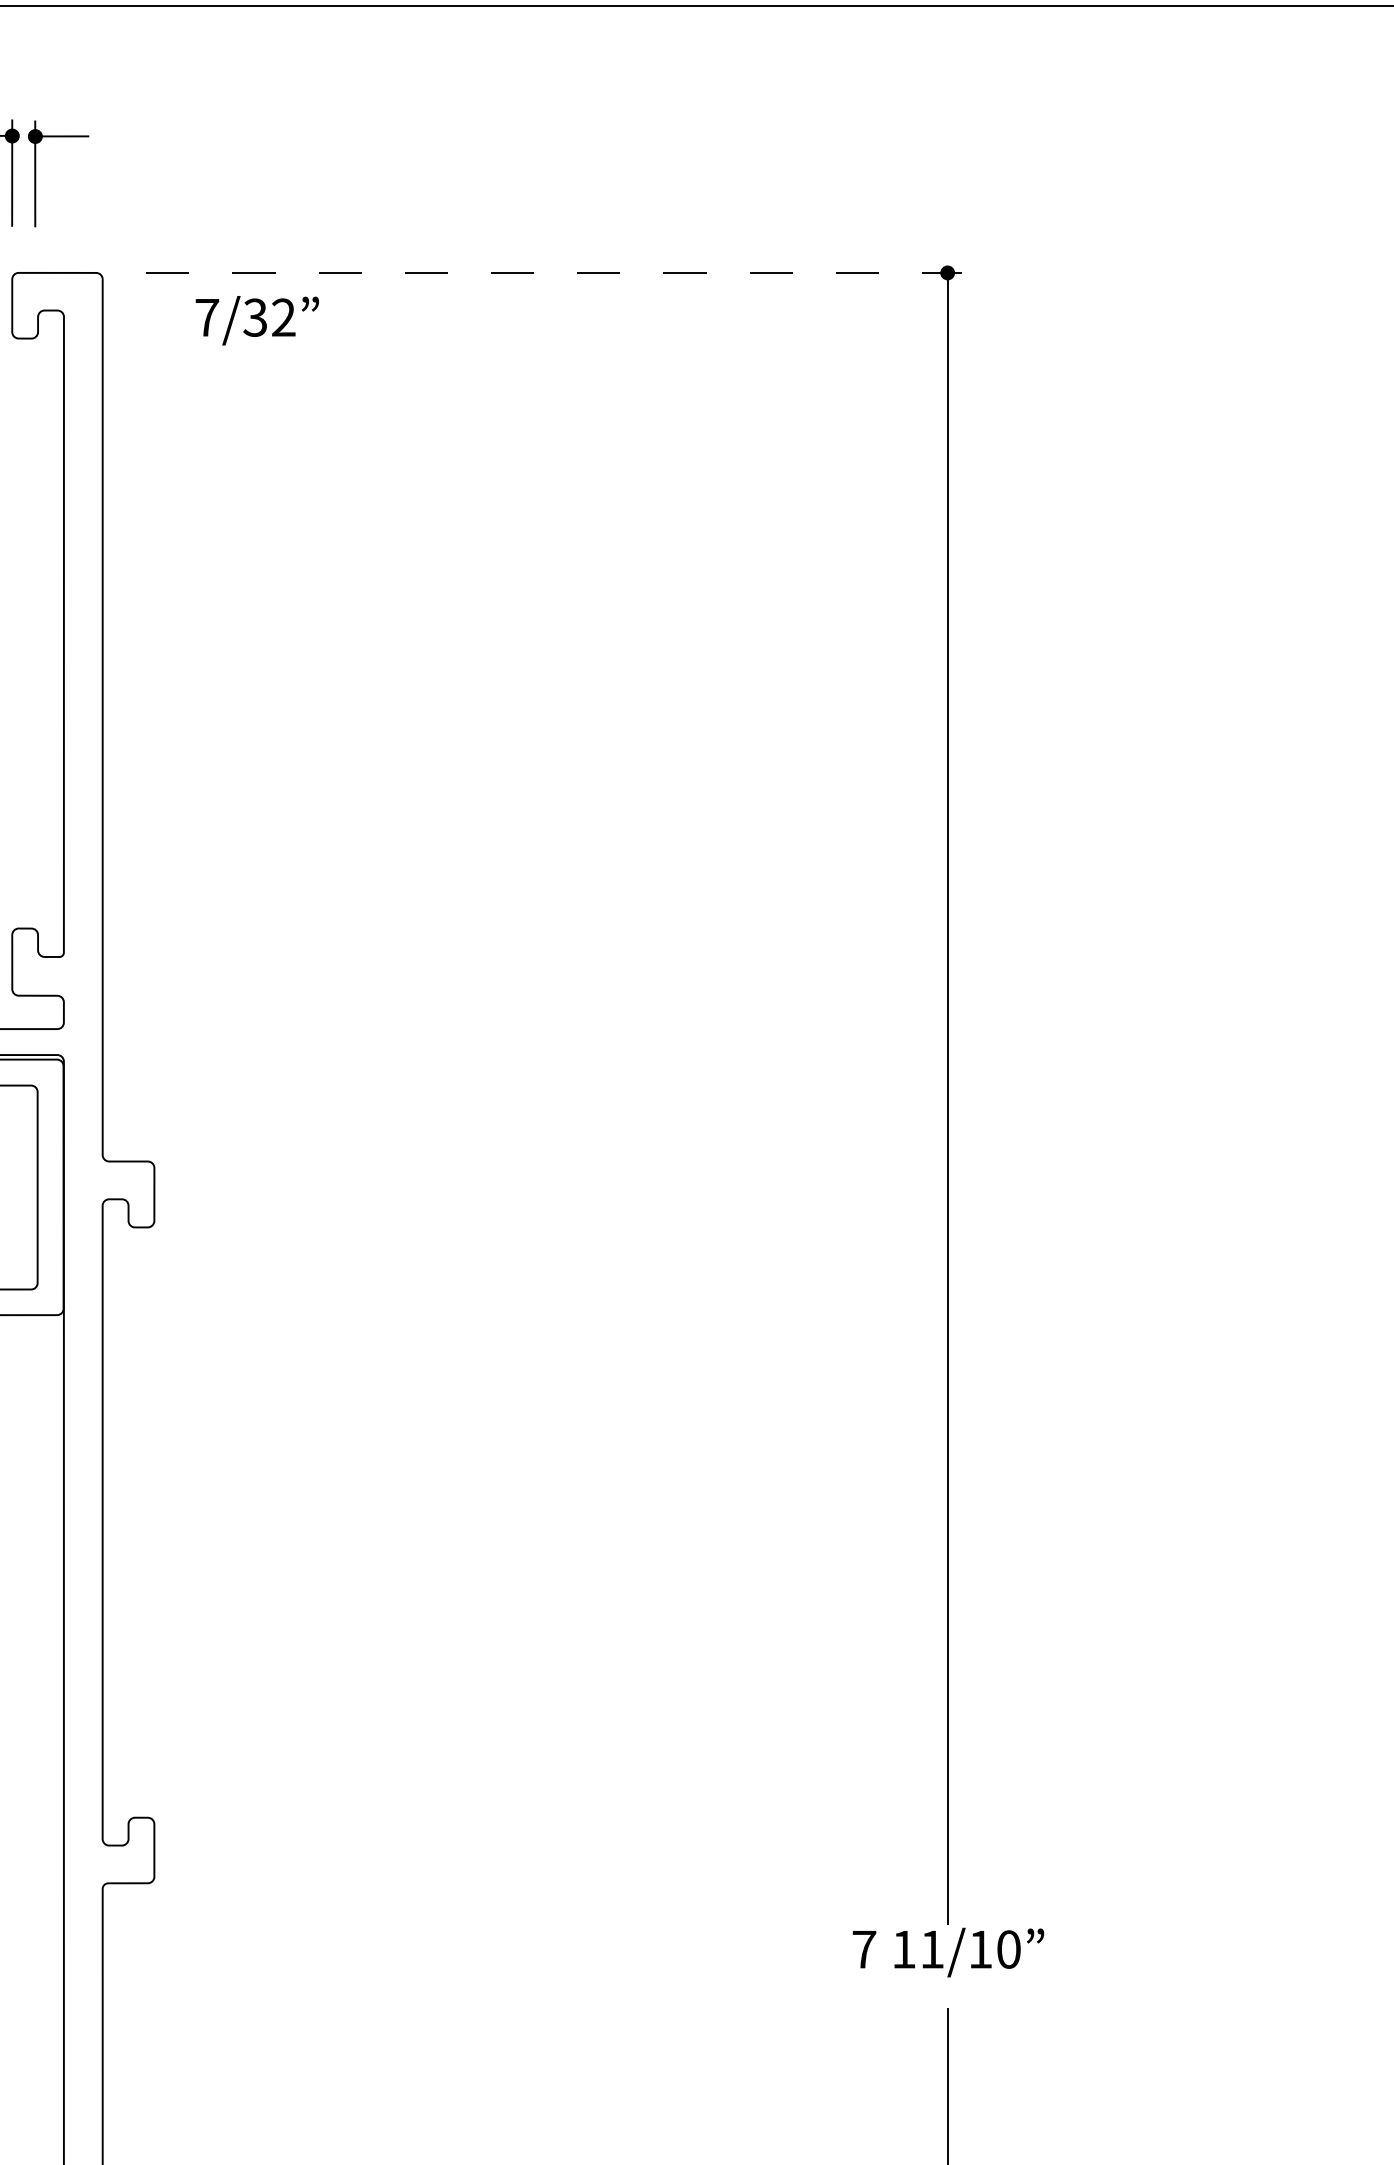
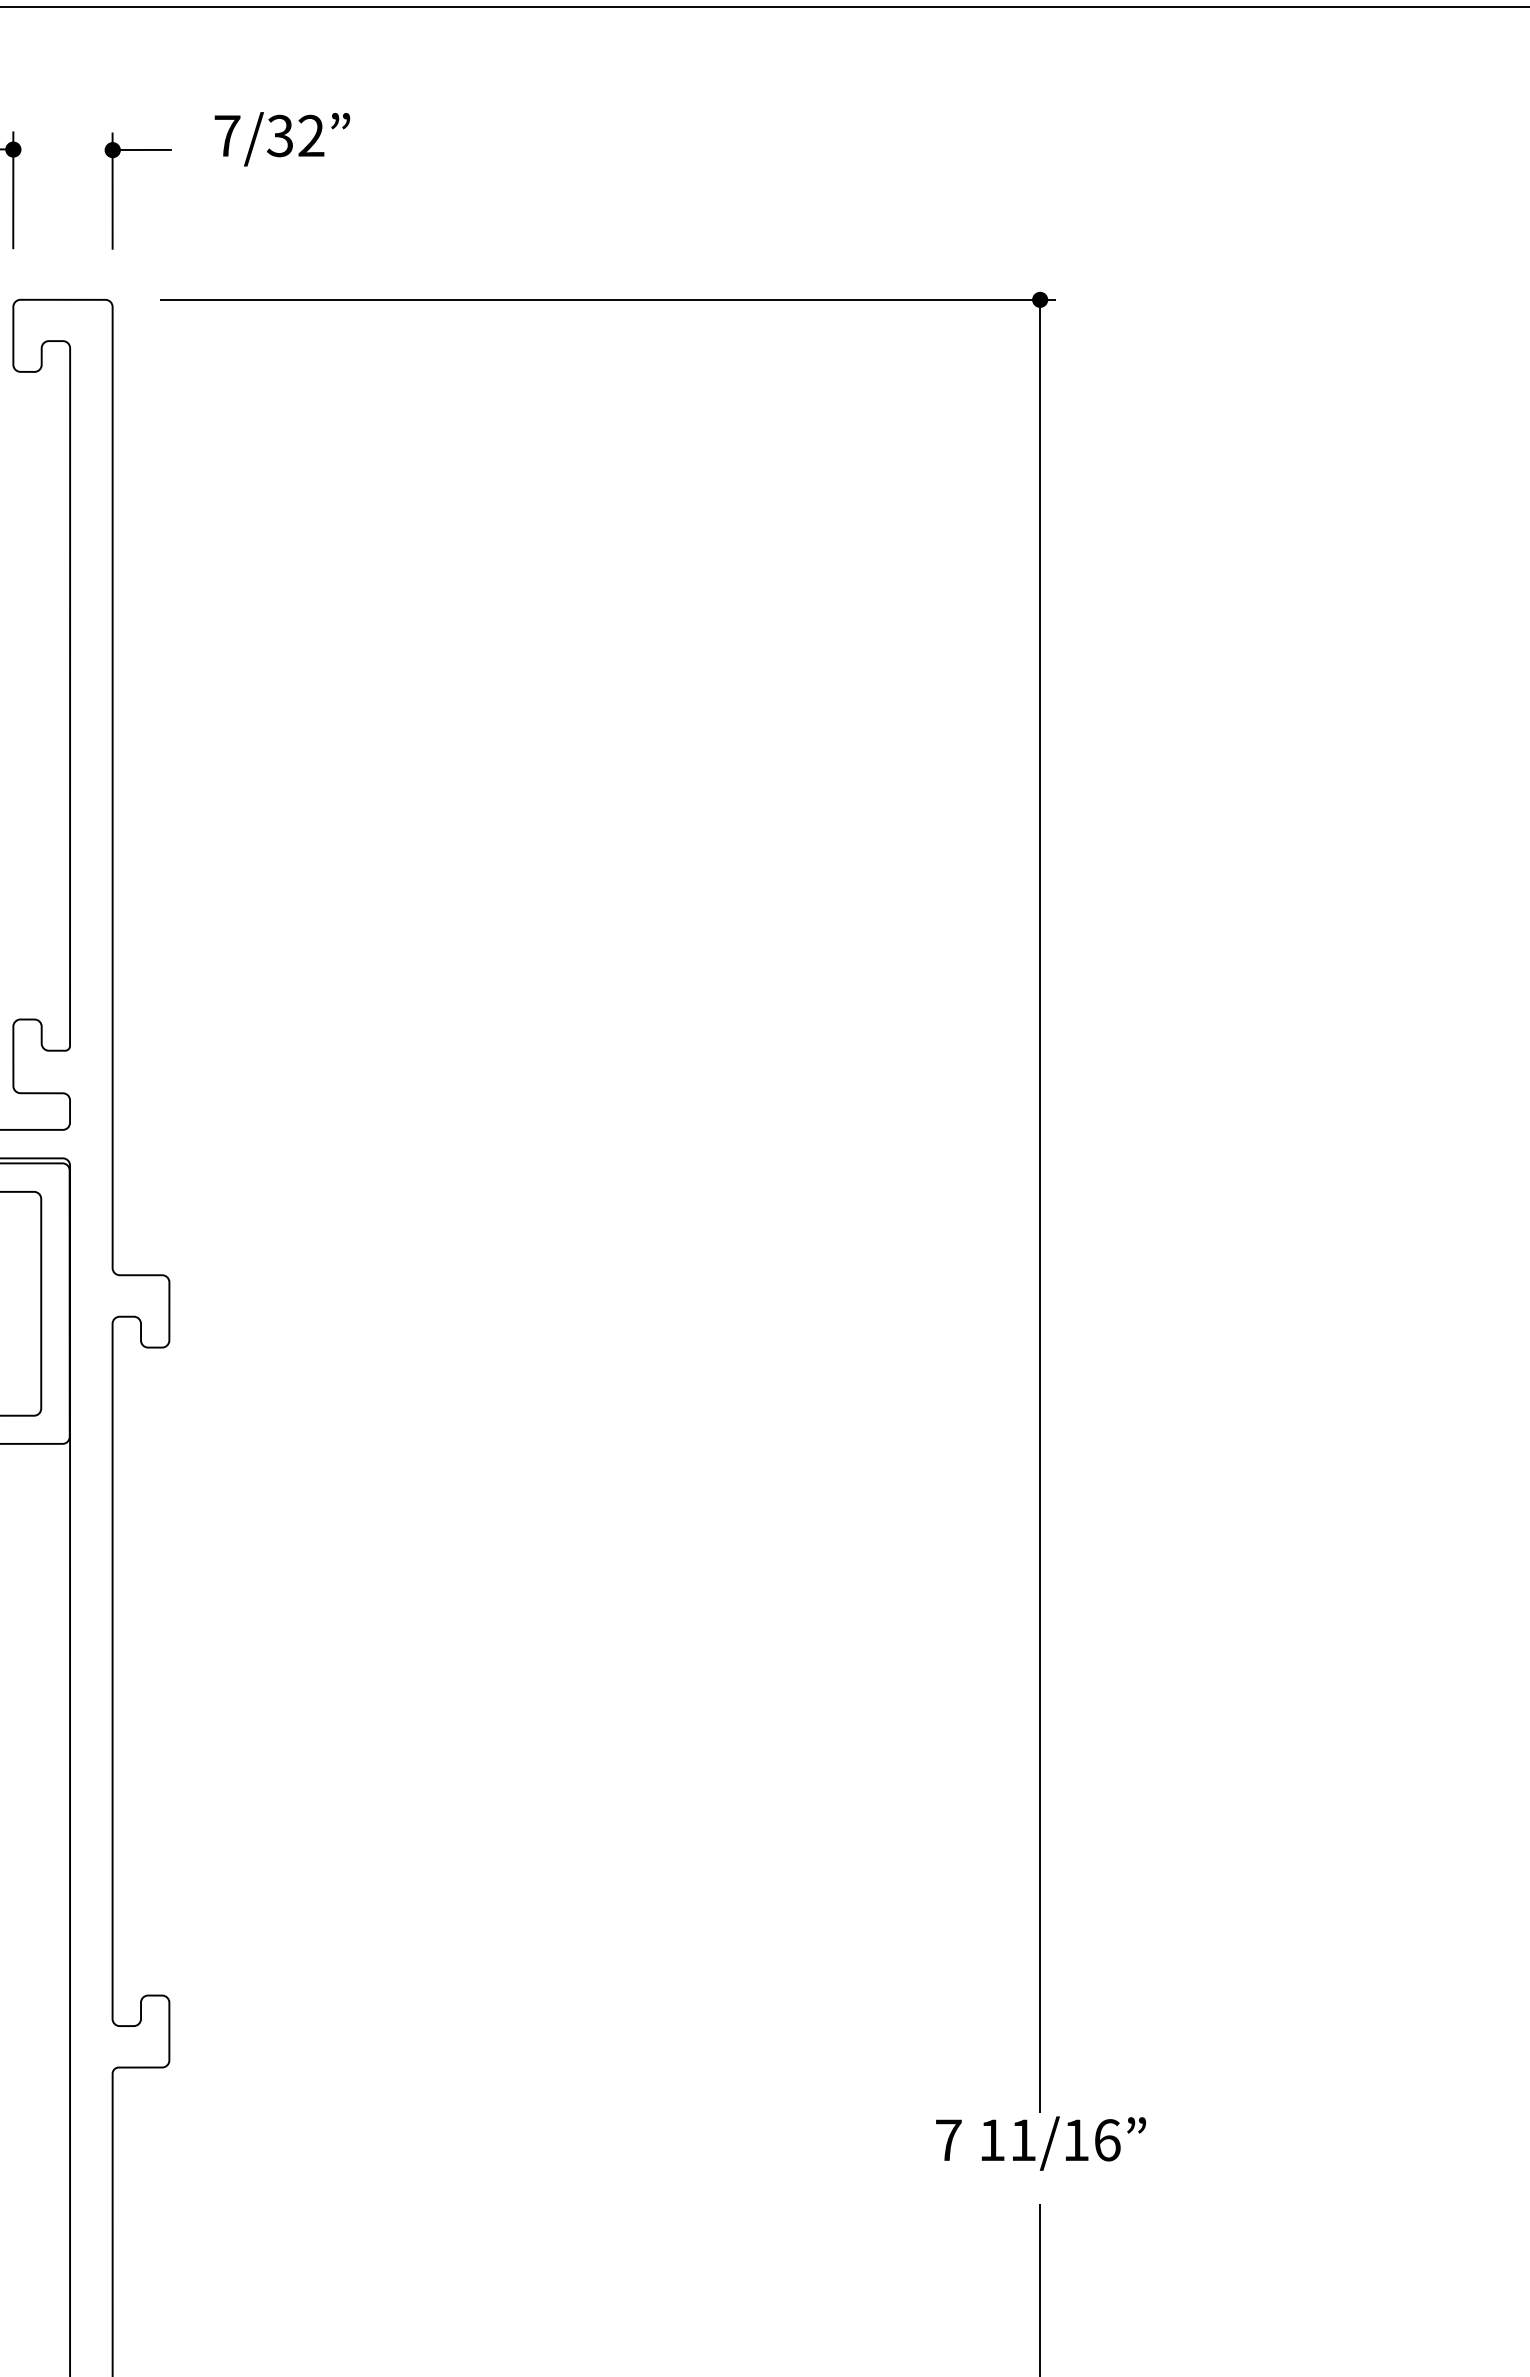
part: (36, 173) -> (113, 190), moved
line: (553, 272) -> (607, 299), dashed -> solid
text: (257, 320) -> (282, 139), moved
text: (1009, 1949) -> (1107, 2140), 11/10 -> 11/16

